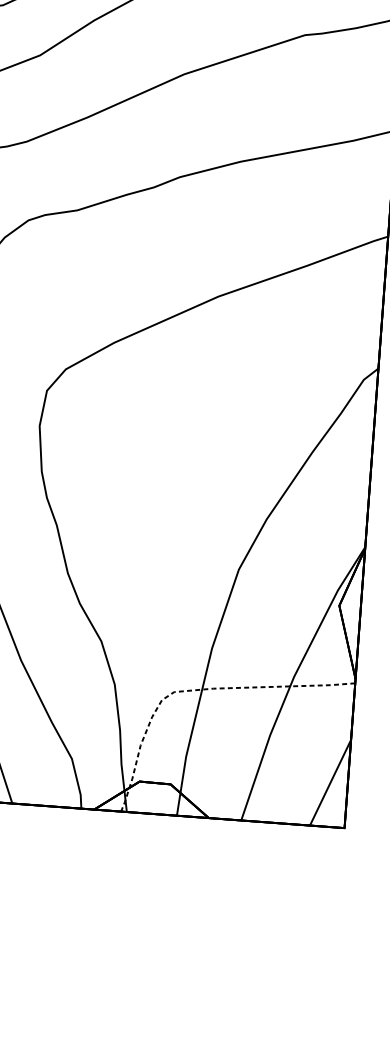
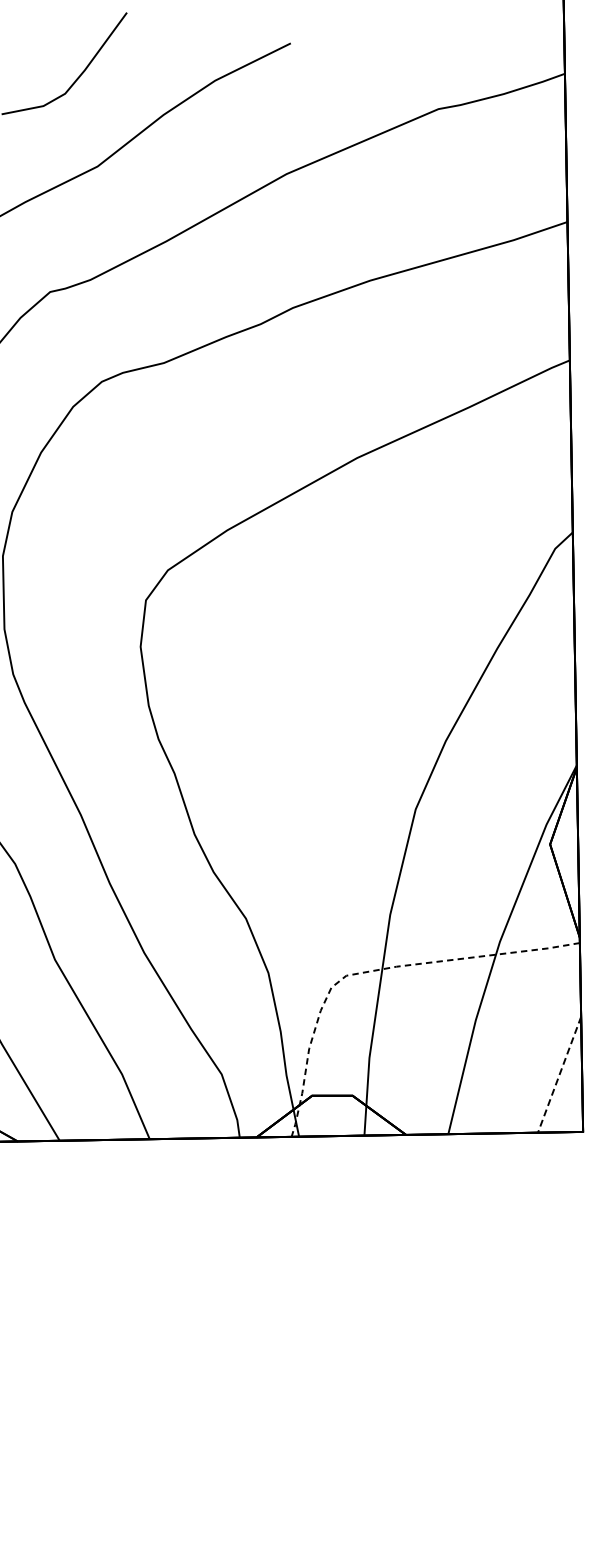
line: (330, 782) -> (559, 1074), solid -> dashed

